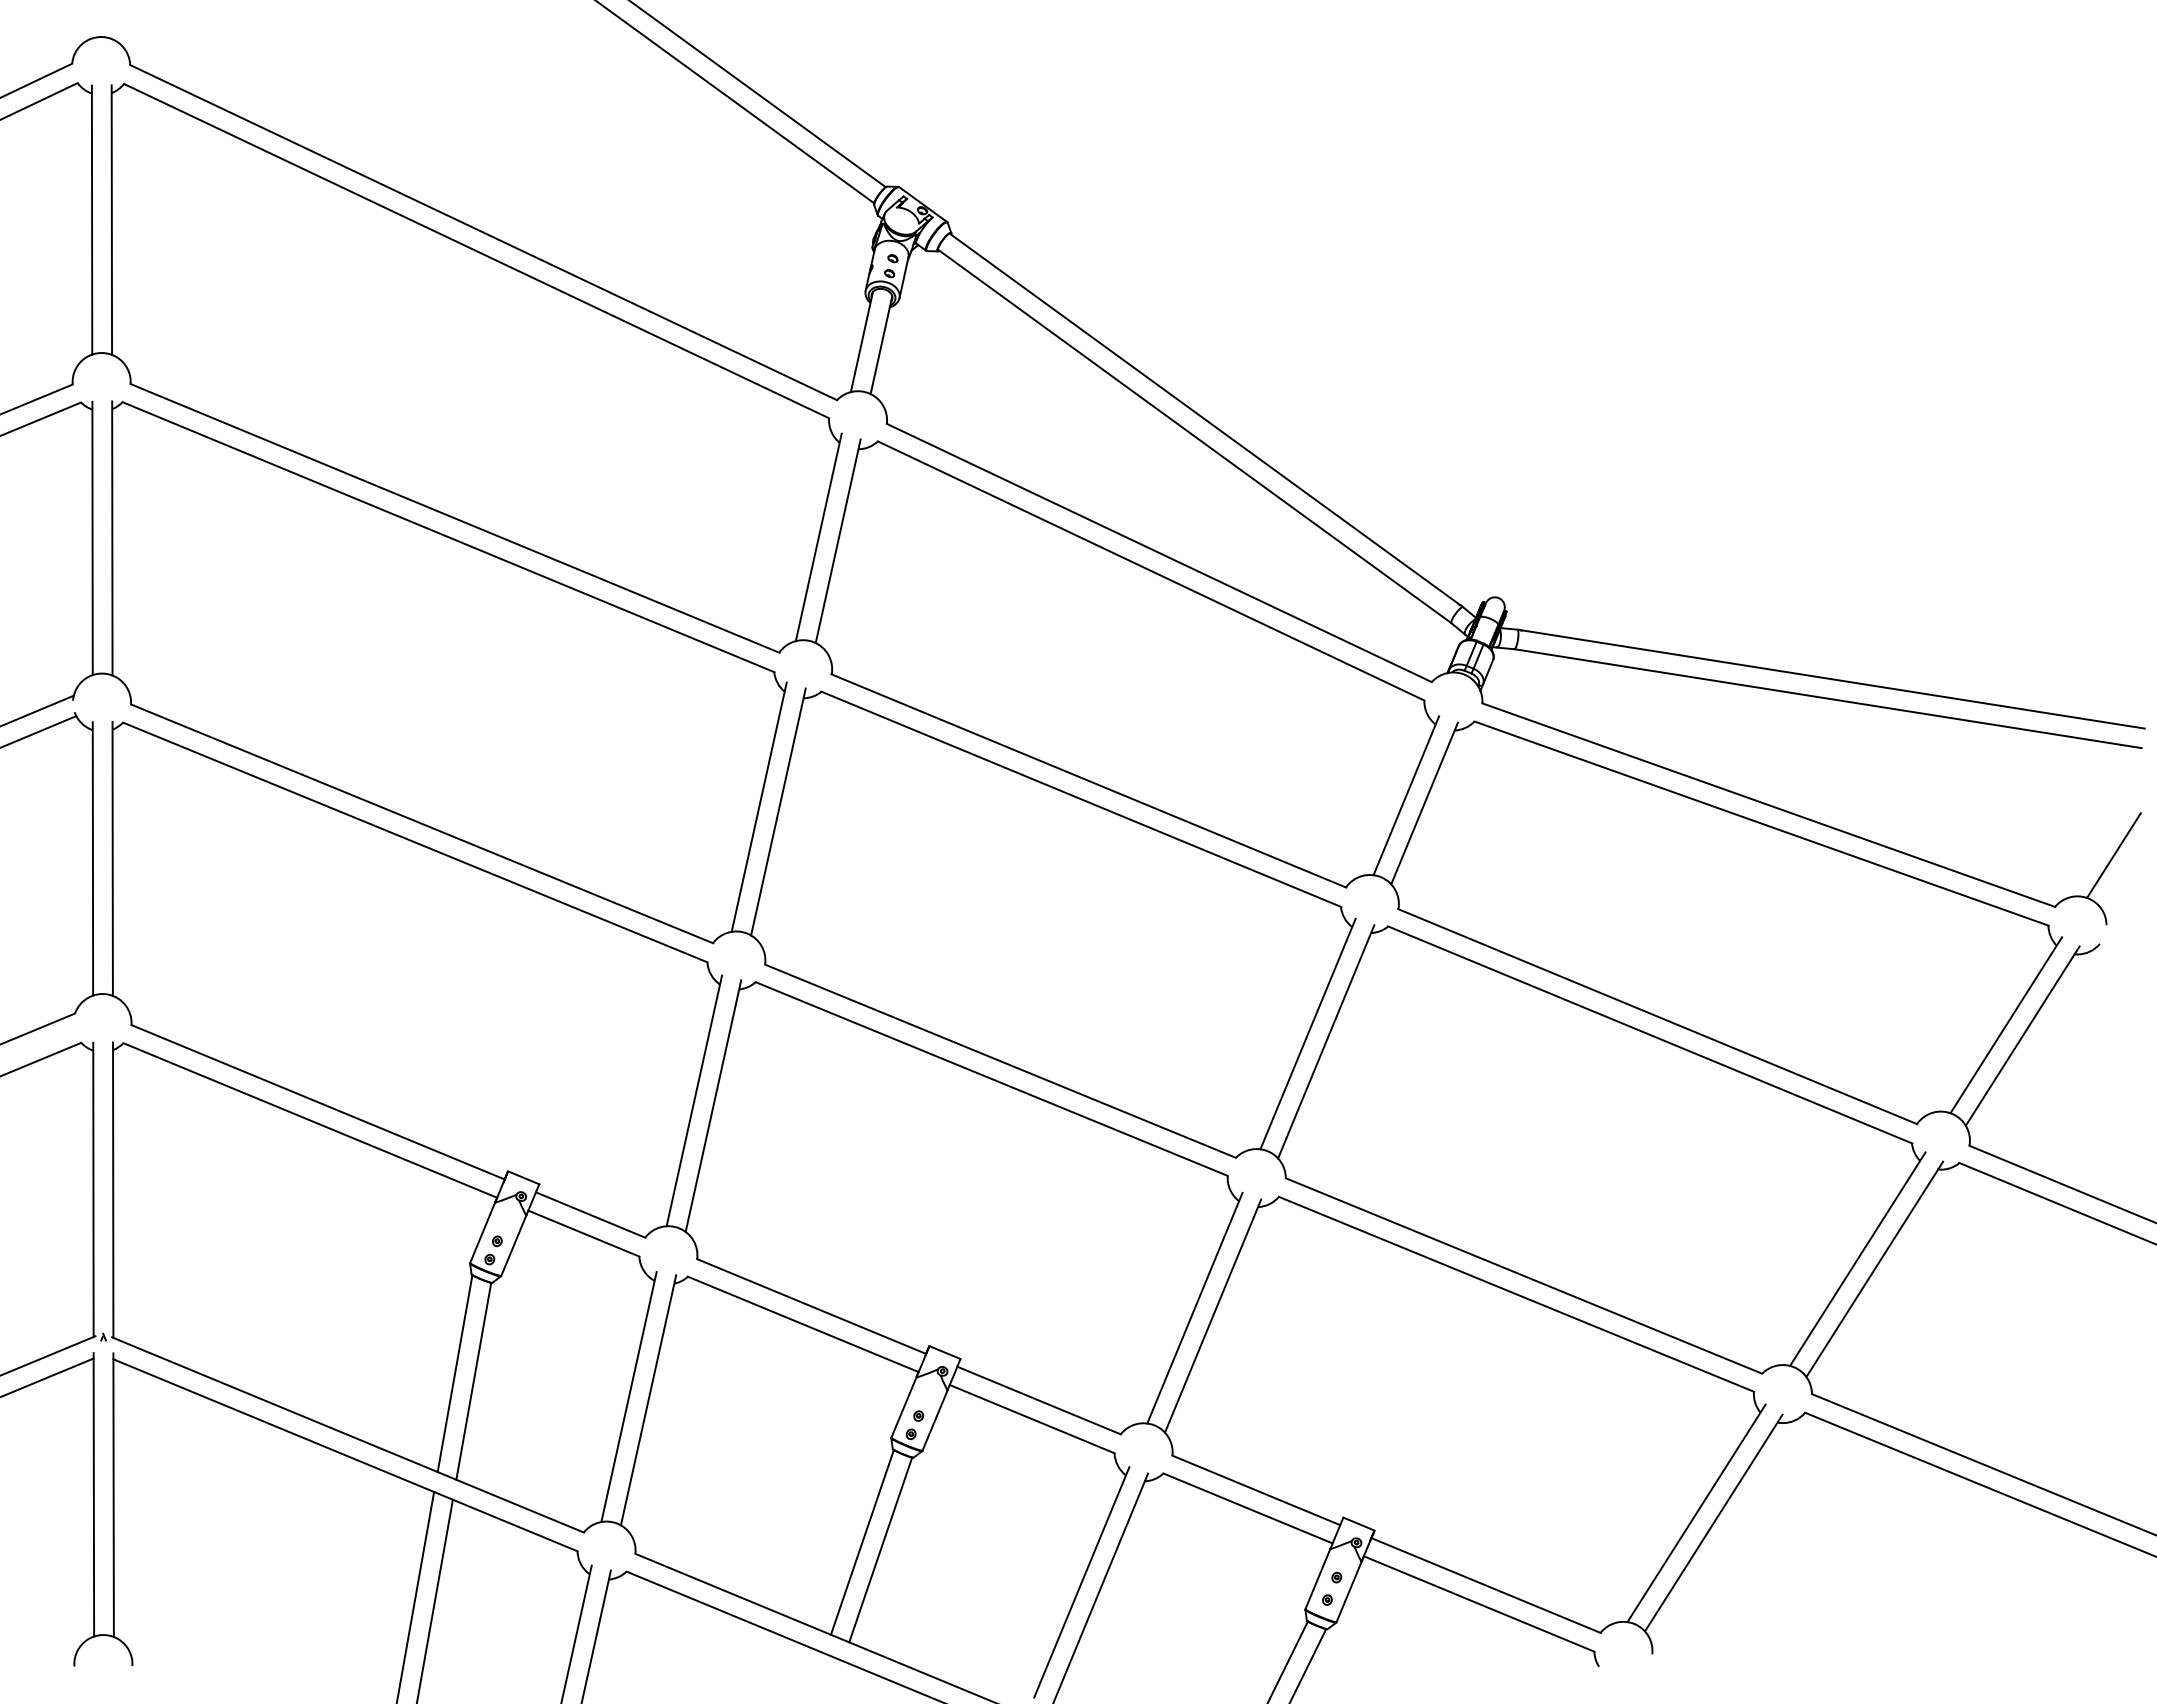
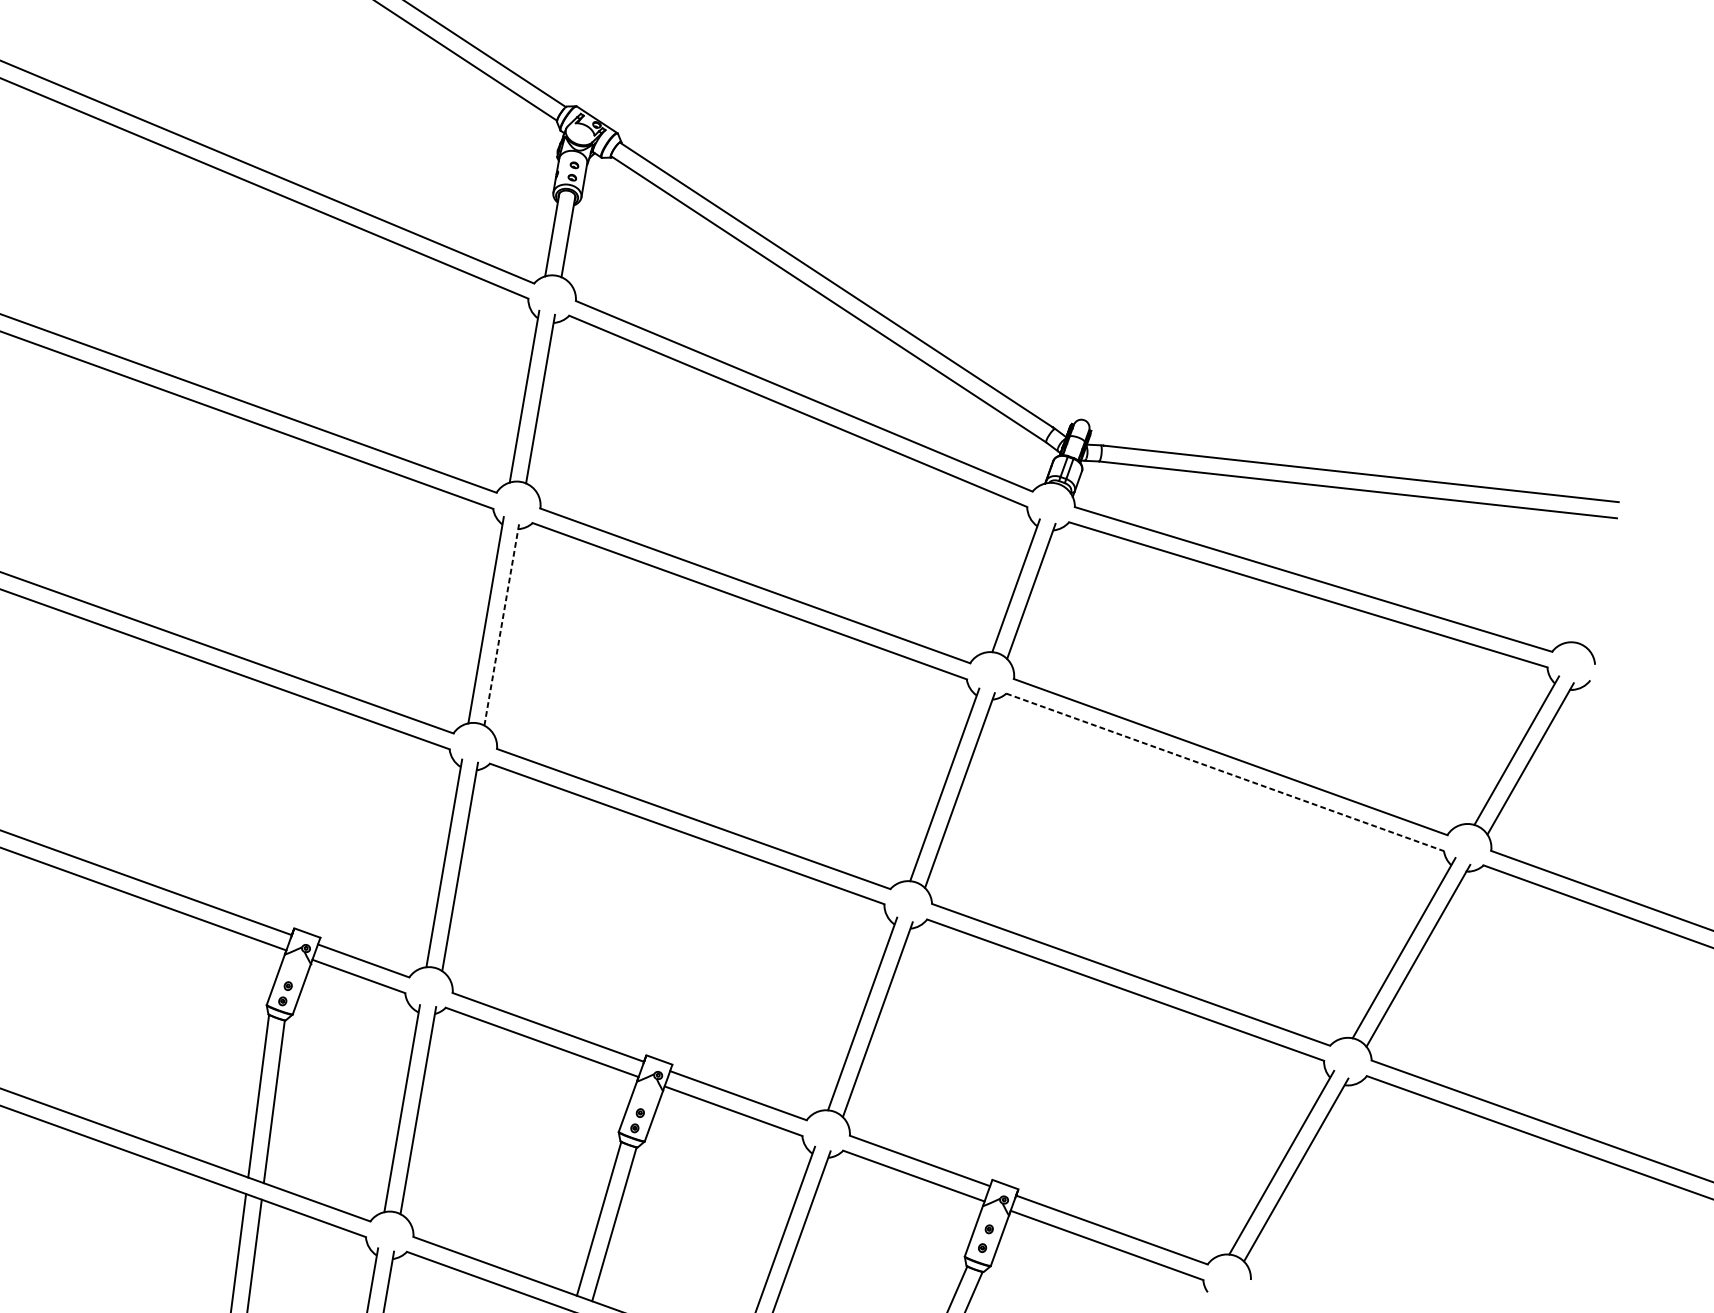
line: (778, 811) -> (502, 622), solid -> dashed
line: (2113, 855) -> (1598, 607), removed
line: (1650, 1034) -> (1225, 772), solid -> dashed

